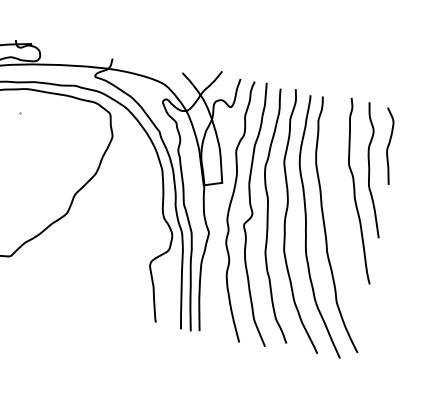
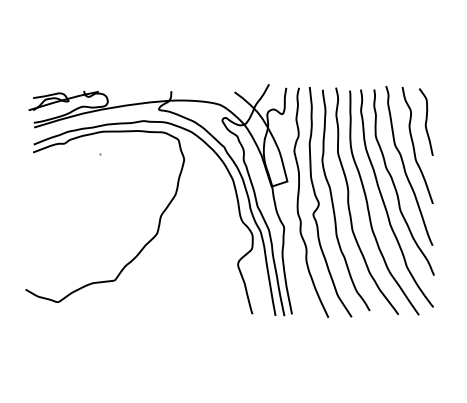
curve: (341, 209) -> (395, 185), added

